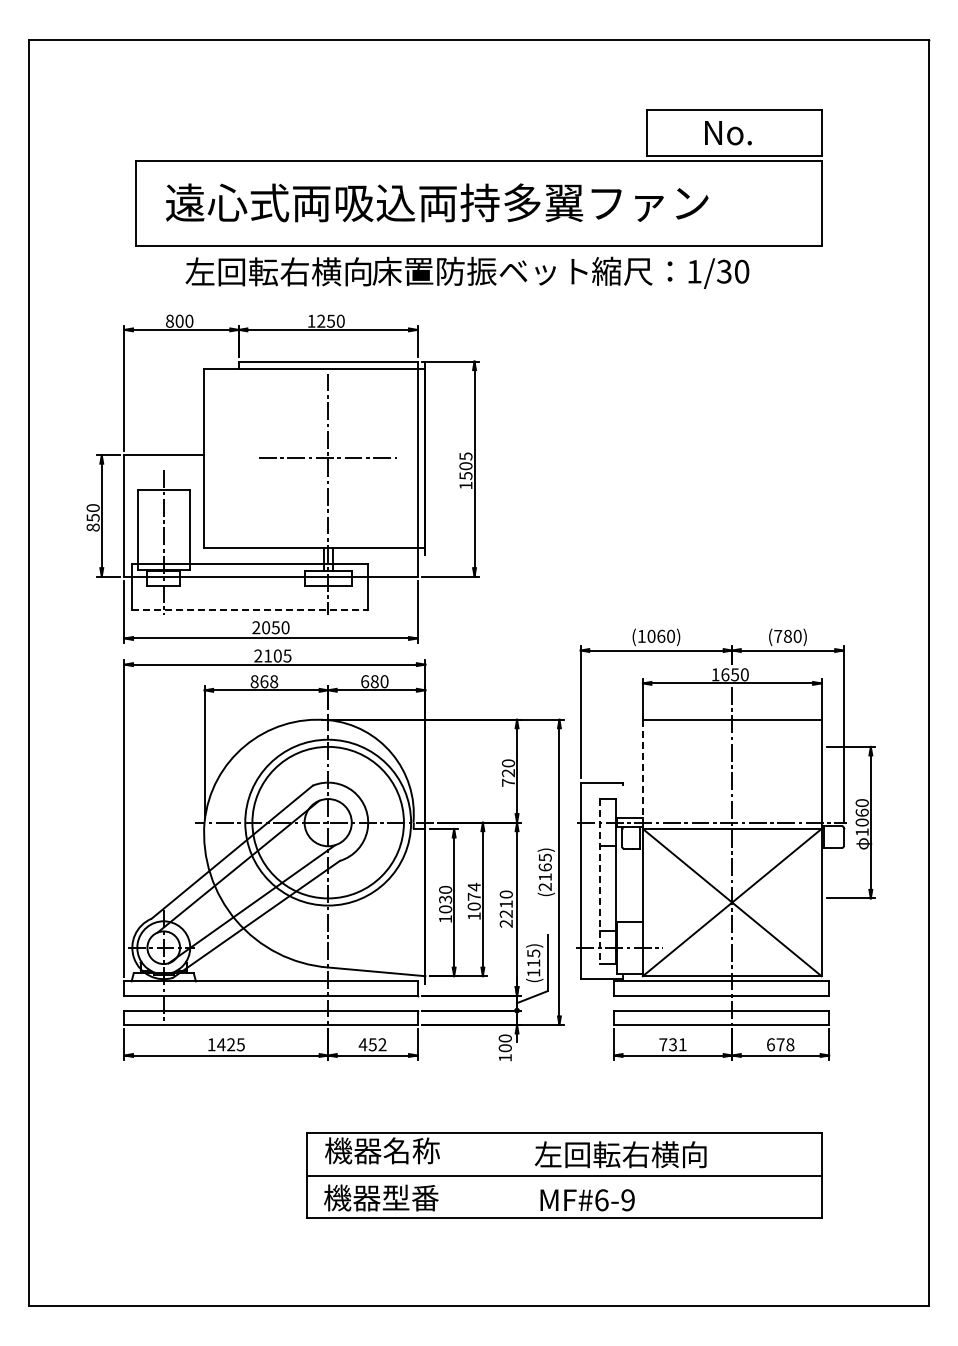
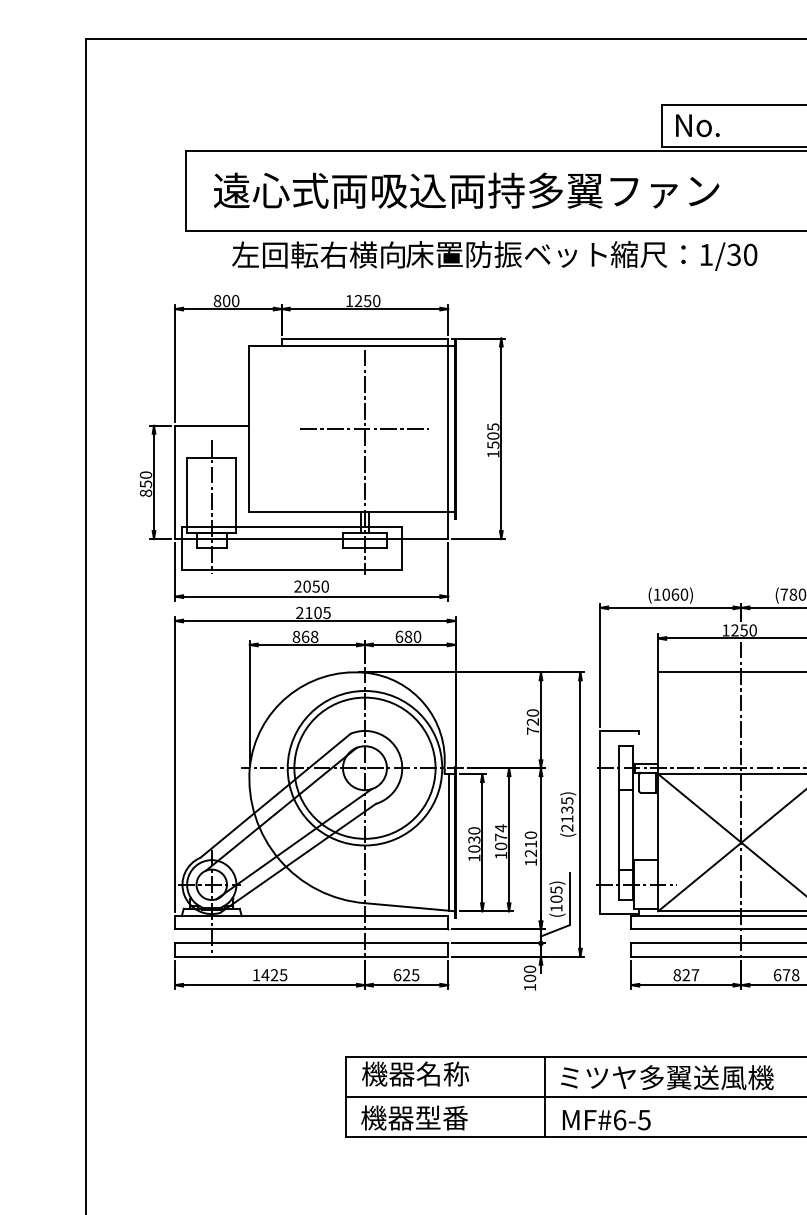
text: (728, 133) -> (697, 126), moved
line: (250, 609) -> (292, 569), dashed -> solid
text: (725, 674) -> (735, 630), 1650 -> 1250
line: (642, 771) -> (657, 720), dashed -> solid
text: (544, 867) -> (566, 810), (2165) -> (2135)
line: (600, 881) -> (618, 823), dashed -> solid
line: (418, 901) -> (449, 841), added
text: (505, 923) -> (530, 862), 2210 -> 1210
text: (533, 963) -> (556, 899), (115) -> (105)
text: (372, 1044) -> (406, 974), 452 -> 625
text: (672, 1044) -> (685, 974), 731 -> 827
text: (650, 1154) -> (665, 1077), 左回転右横向 -> ミツヤ多翼送風機
line: (521, 1175) -> (545, 1097), added
text: (627, 1200) -> (643, 1120), MF#6-9 -> MF#6-5

